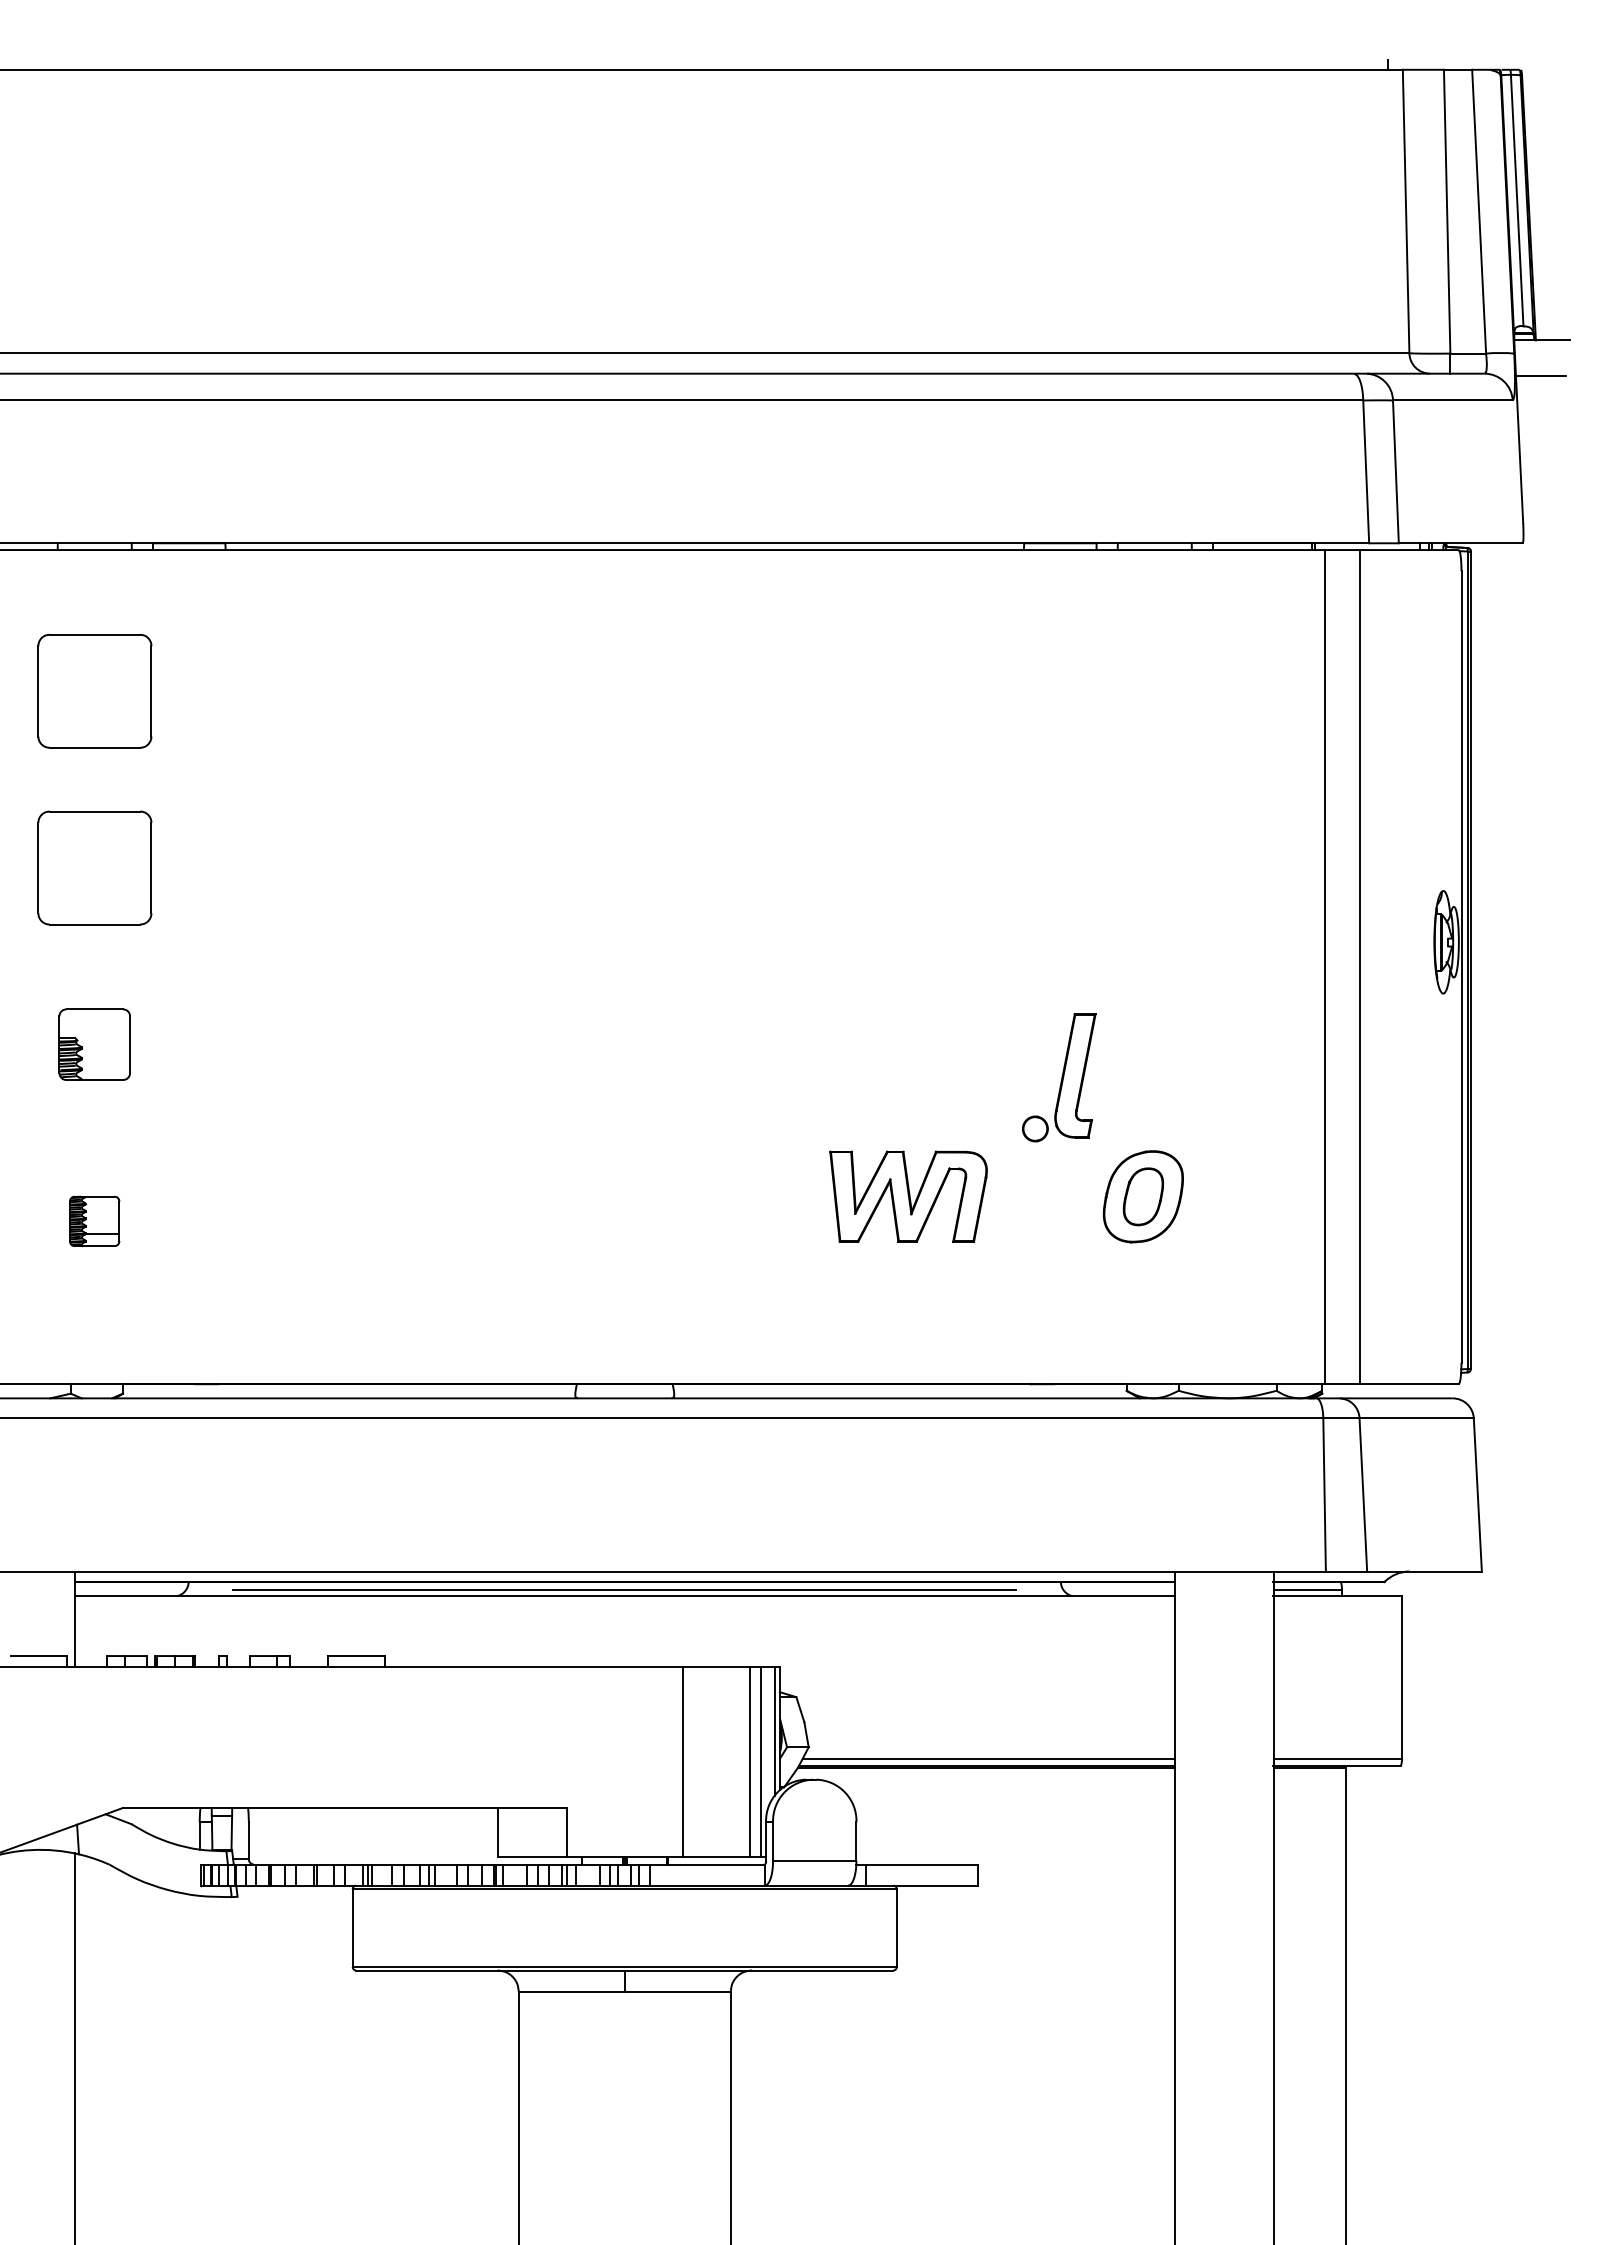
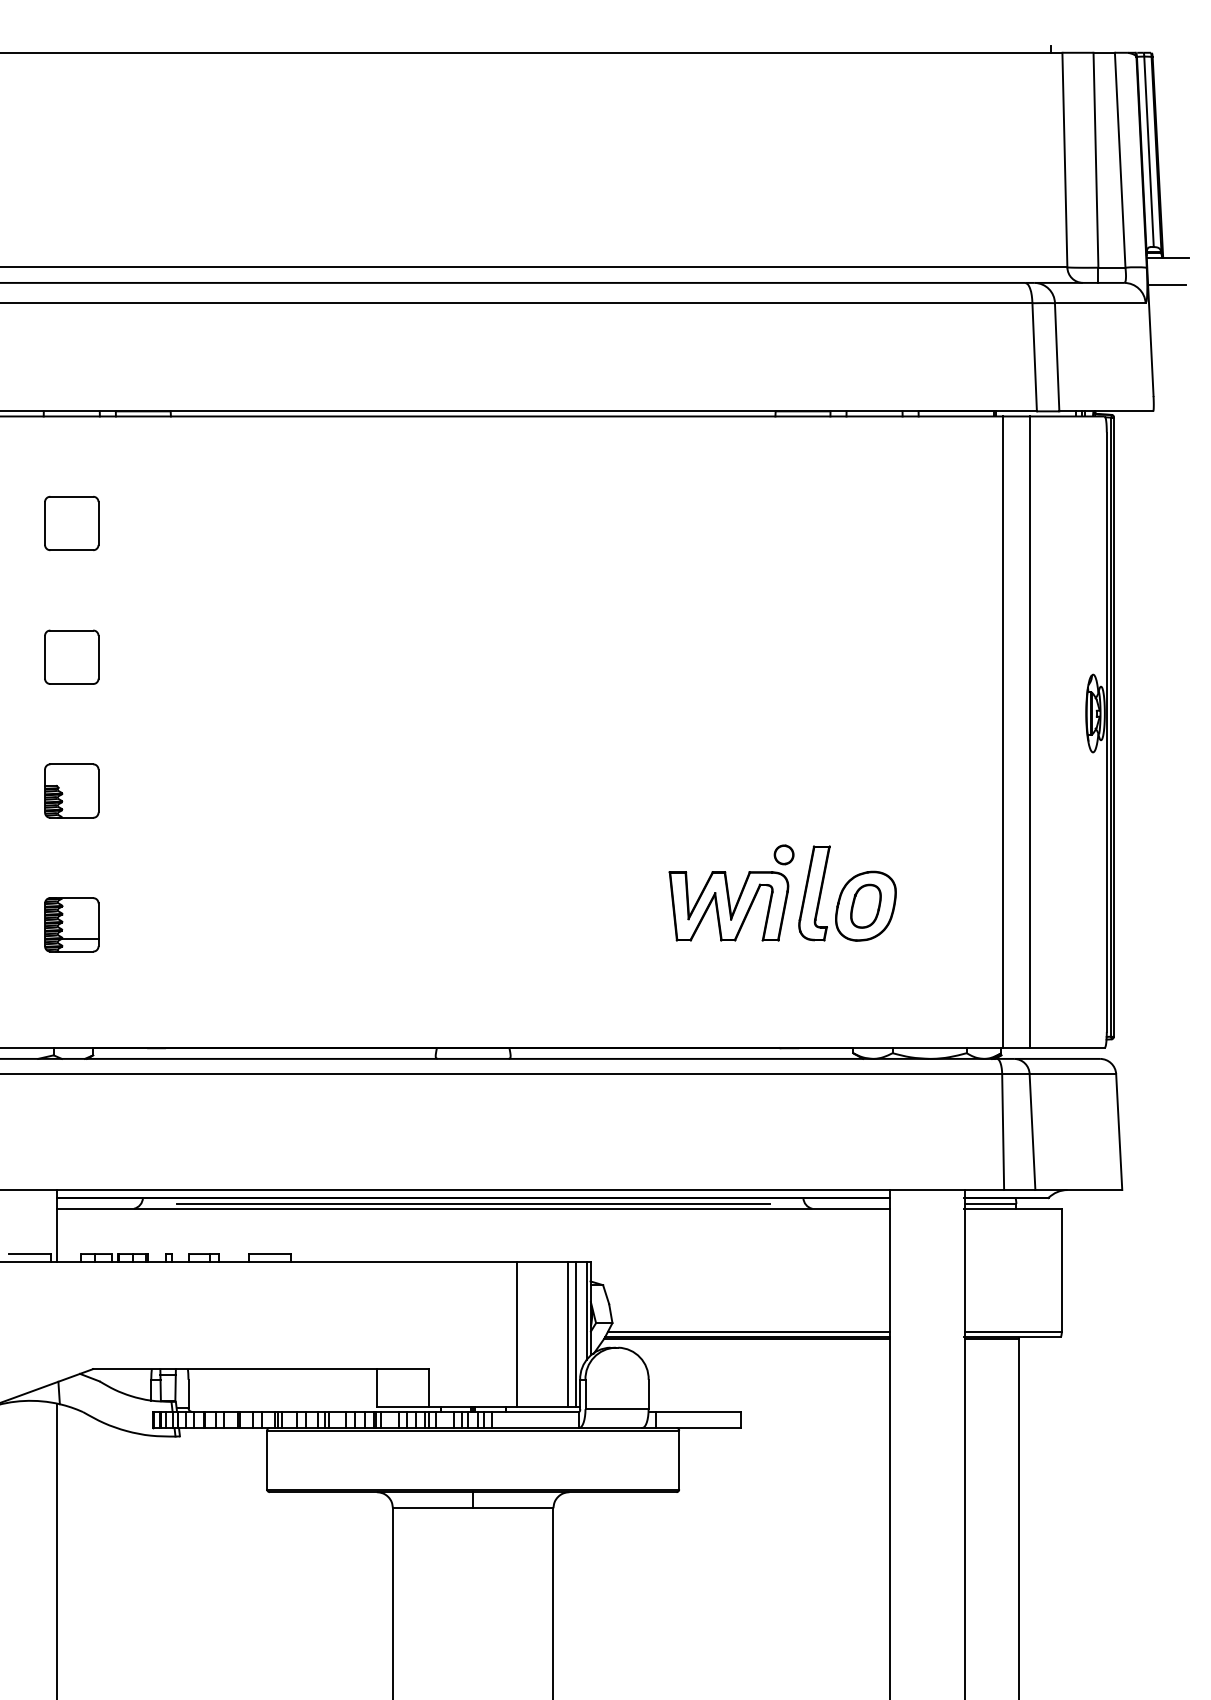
part: (94, 691) -> (71, 523), size x0.62
part: (94, 867) -> (71, 656), size x0.62
part: (1075, 1075) -> (814, 893), moved
part: (908, 1196) -> (728, 906), moved
part: (94, 1221) -> (71, 924), size x1.43

